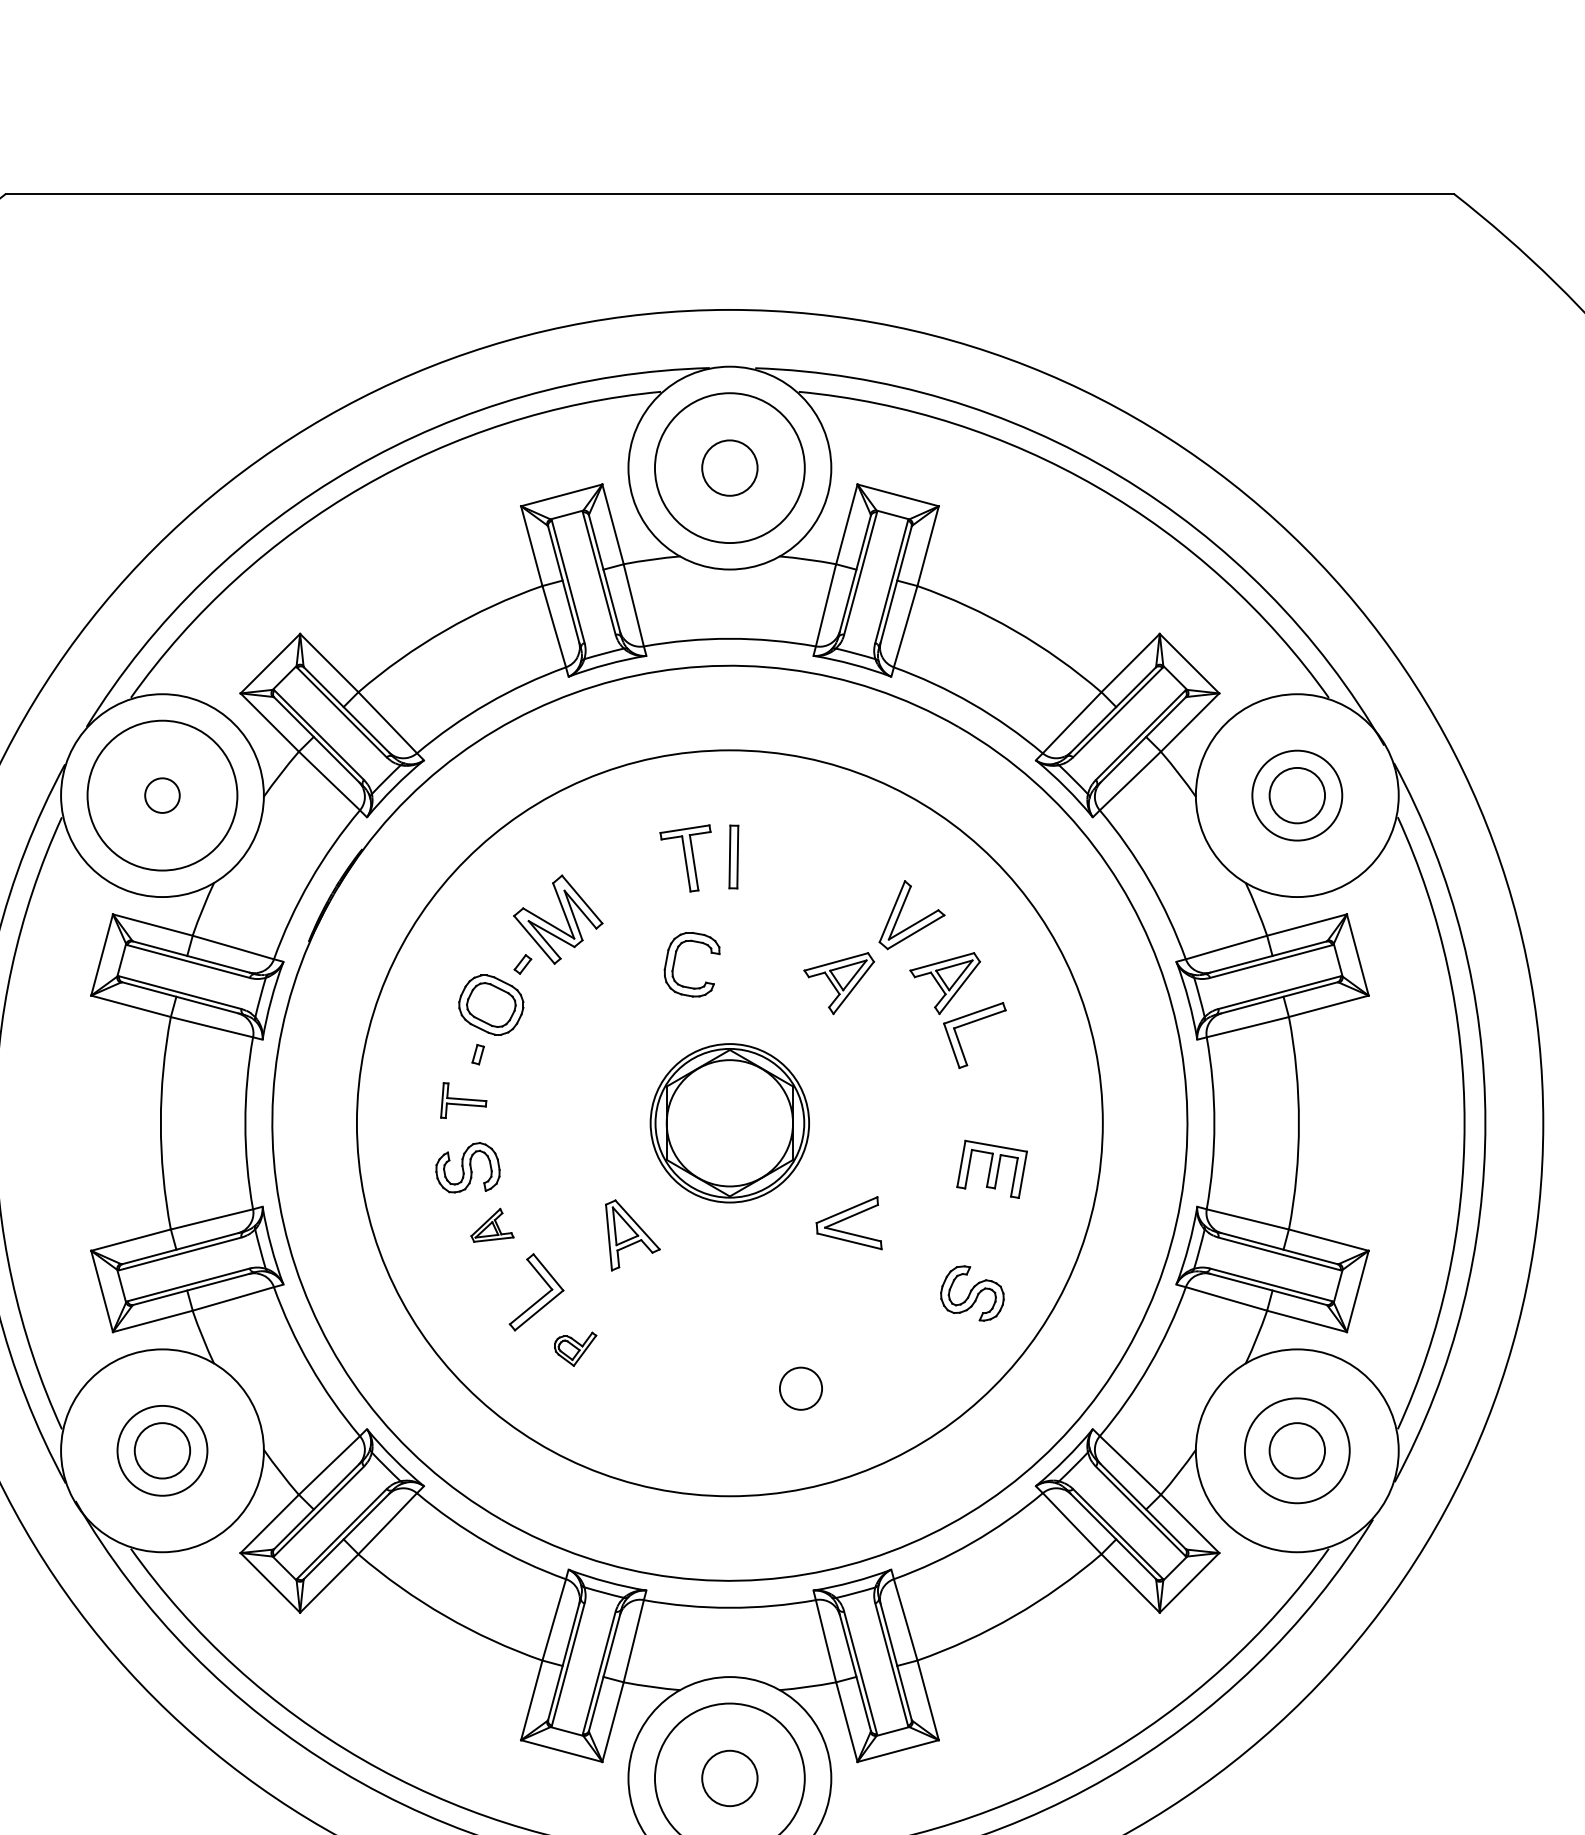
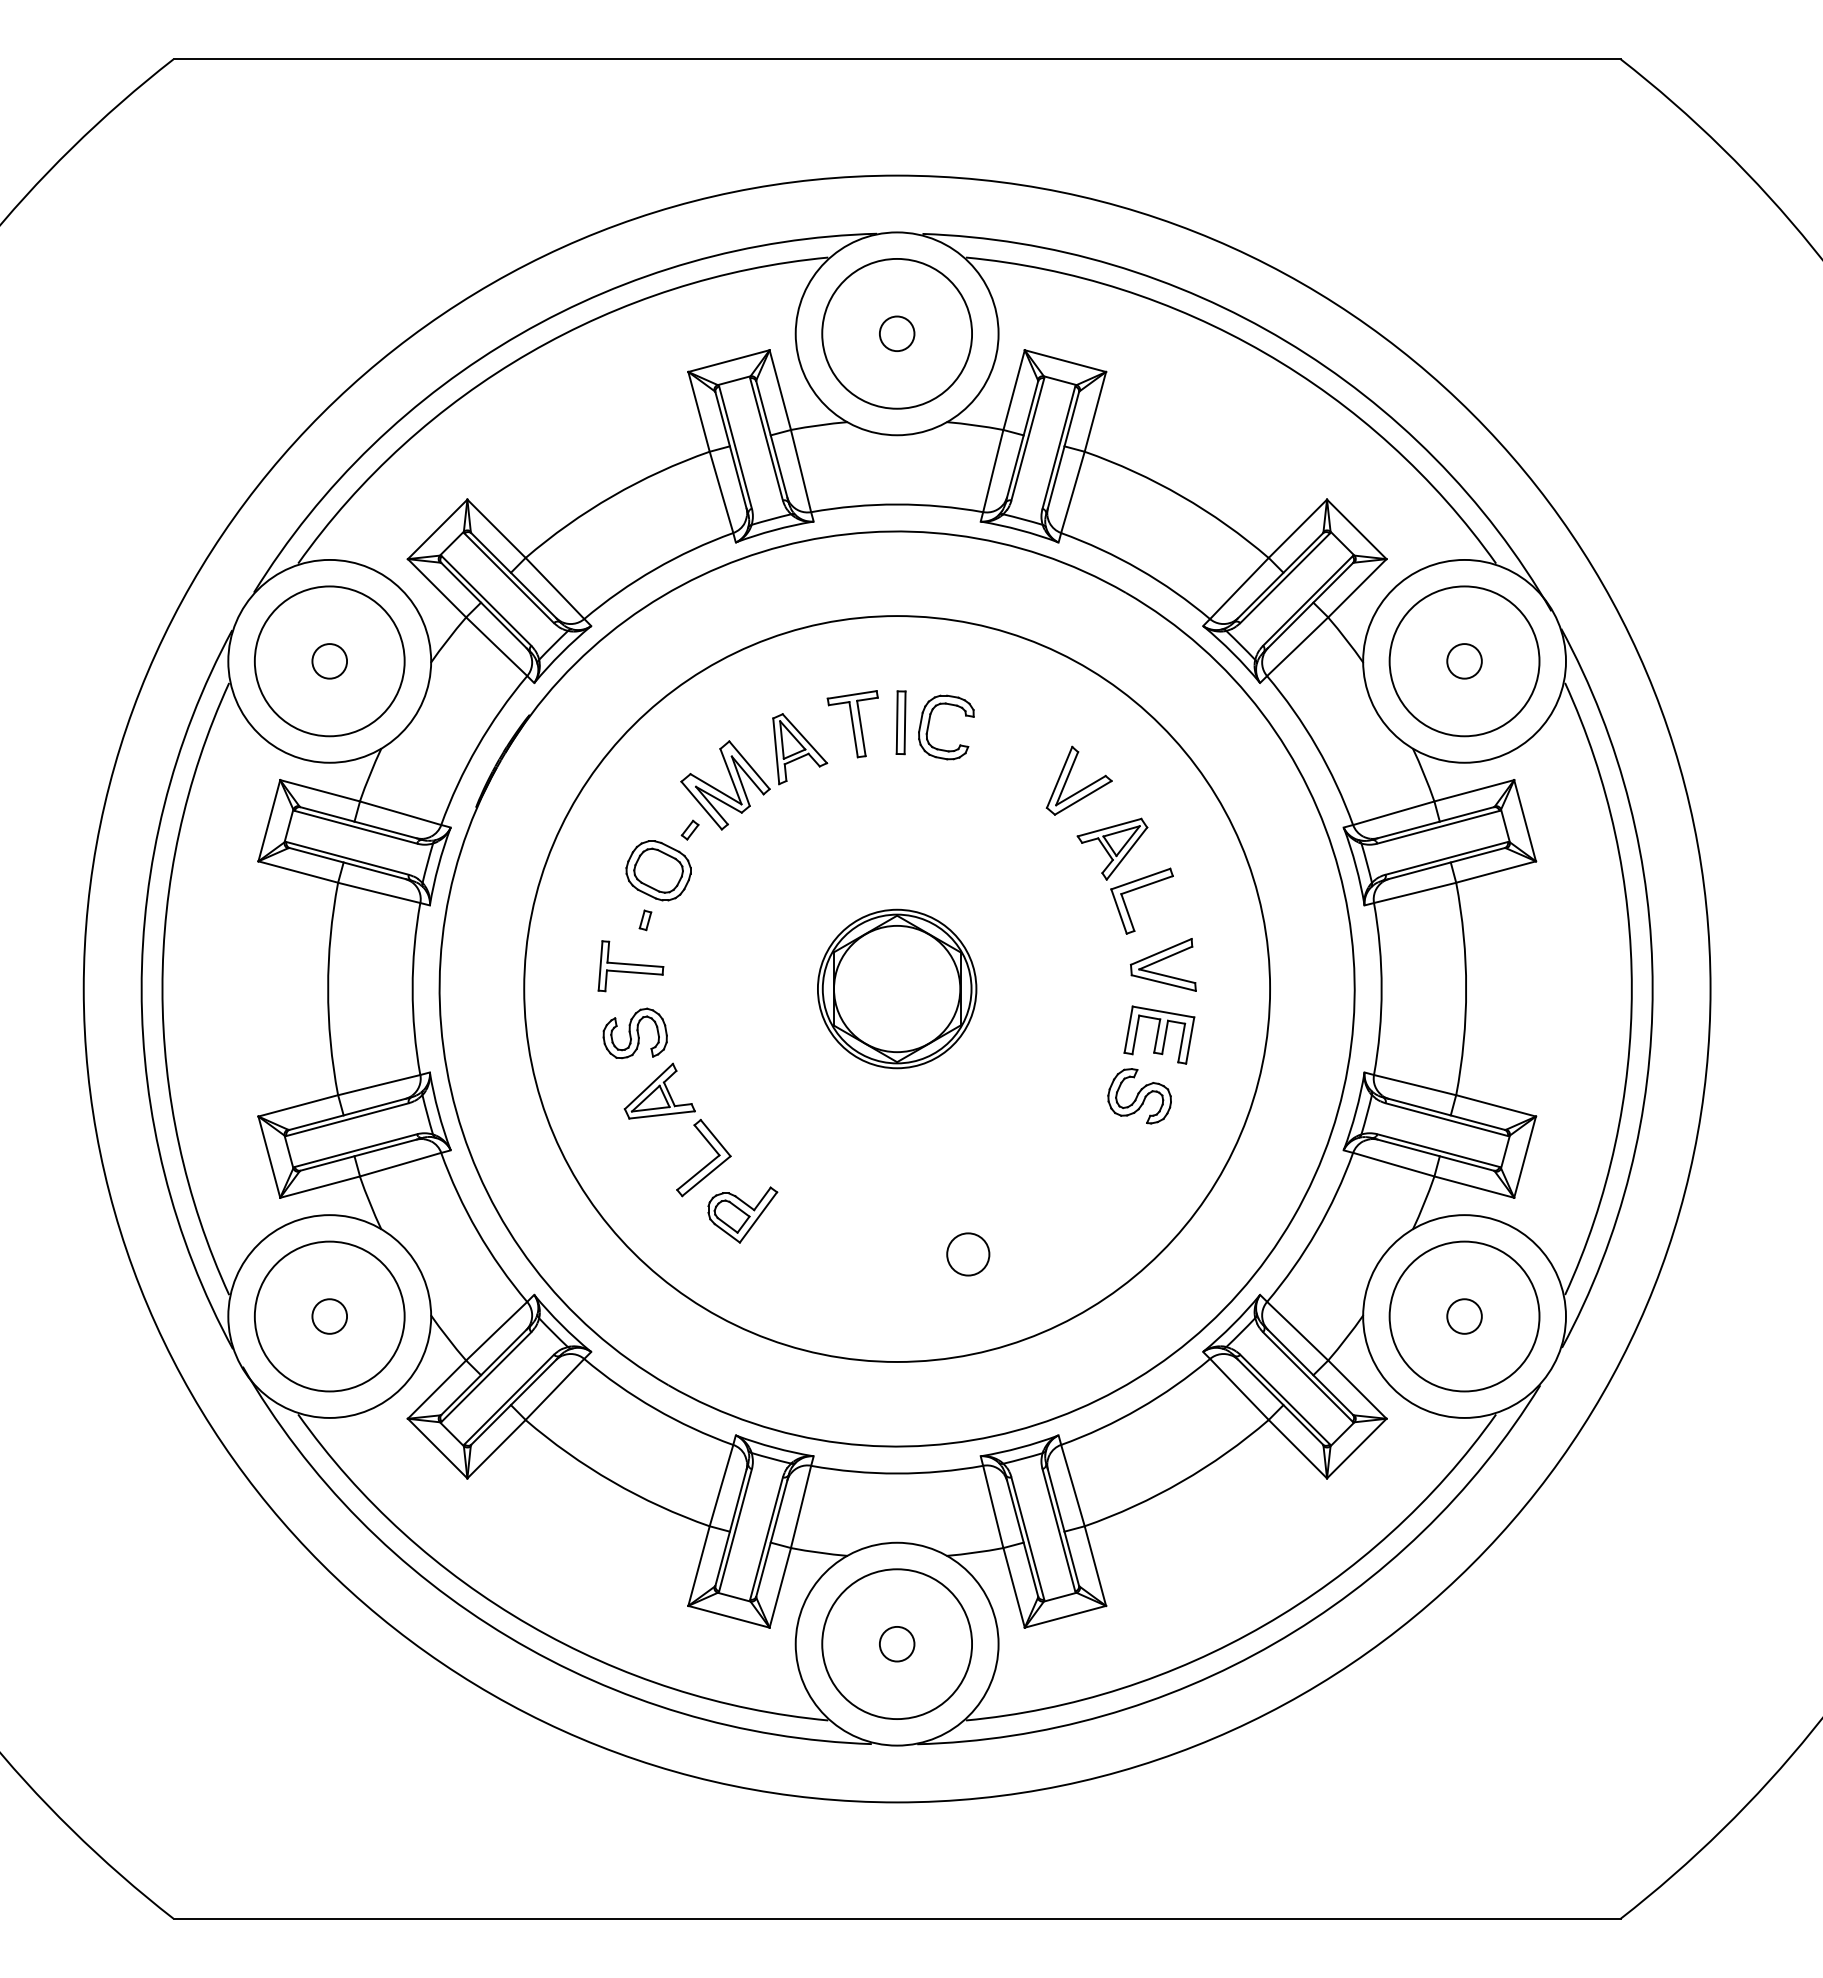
circle: (729, 467) -> (896, 333), size x0.62
circle: (1297, 795) -> (1464, 661), size x0.62
circle: (1297, 795) -> (1464, 661), size x1.67
part: (675, 963) -> (929, 726), moved
part: (839, 982) -> (1006, 848), removed
part: (463, 1100) -> (630, 966), size x1.43
part: (848, 1222) -> (1162, 964), moved
part: (492, 1224) -> (659, 1090), size x1.67
part: (633, 1235) -> (800, 749), moved
part: (972, 1293) -> (1139, 1096), moved
part: (575, 1348) -> (742, 1214), size x1.67
circle: (162, 1450) -> (329, 1316), size x0.62
circle: (162, 1450) -> (329, 1316), size x1.67
circle: (1297, 1450) -> (1464, 1316), size x0.62
circle: (1297, 1450) -> (1464, 1316), size x1.43
circle: (729, 1777) -> (896, 1643), size x0.62

